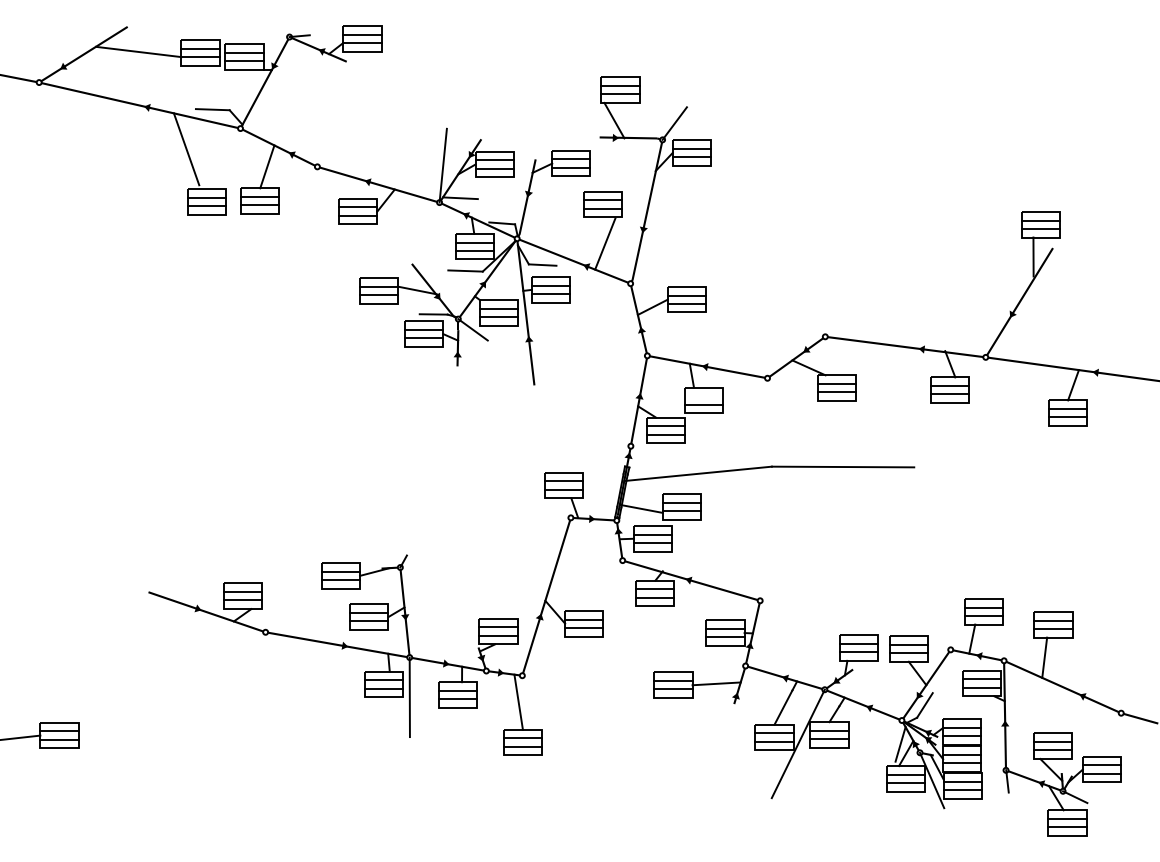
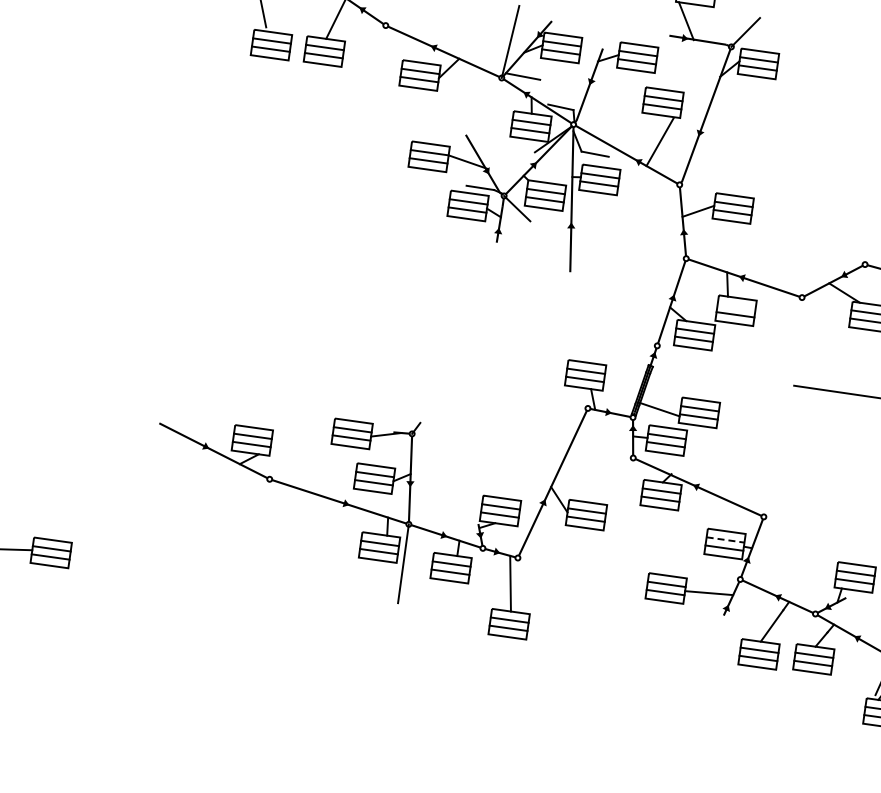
line: (465, 270) -> (518, 148), removed
line: (697, 473) -> (719, 382), removed
line: (725, 628) -> (725, 539), solid -> dashed
line: (797, 743) -> (780, 663), removed

